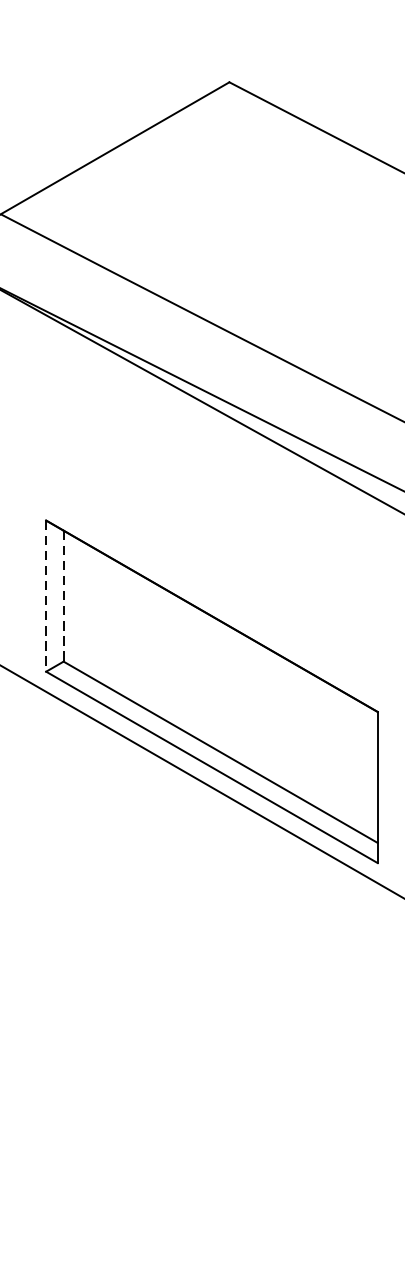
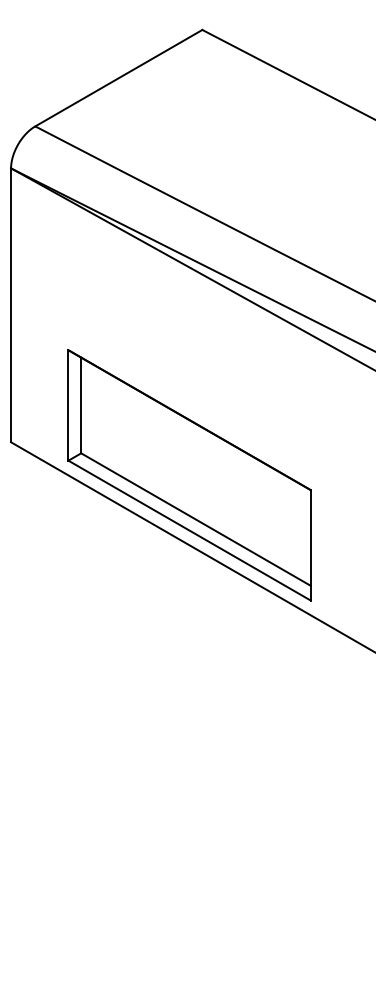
line: (46, 596) -> (68, 405), dashed -> solid
line: (64, 596) -> (81, 405), dashed -> solid

